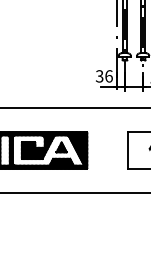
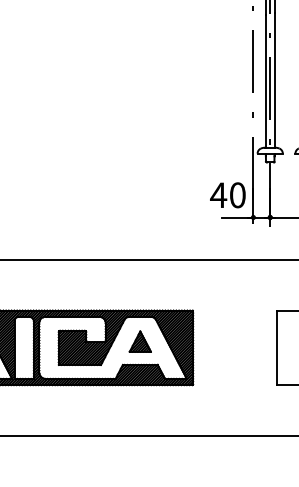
text: (103, 76) -> (226, 195), 36 -> 40

